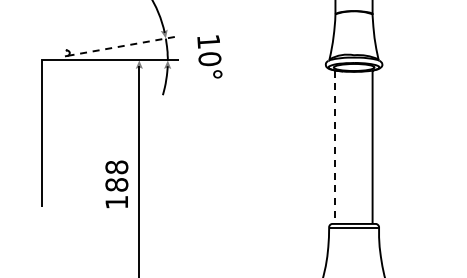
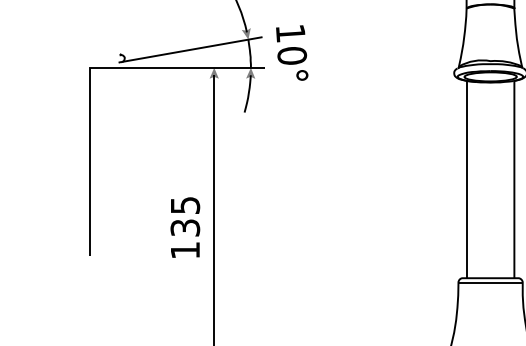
line: (122, 46) -> (192, 49), dashed -> solid
text: (209, 56) -> (291, 52), moved
line: (335, 147) -> (466, 179), dashed -> solid
text: (116, 175) -> (184, 215), 188 -> 135

